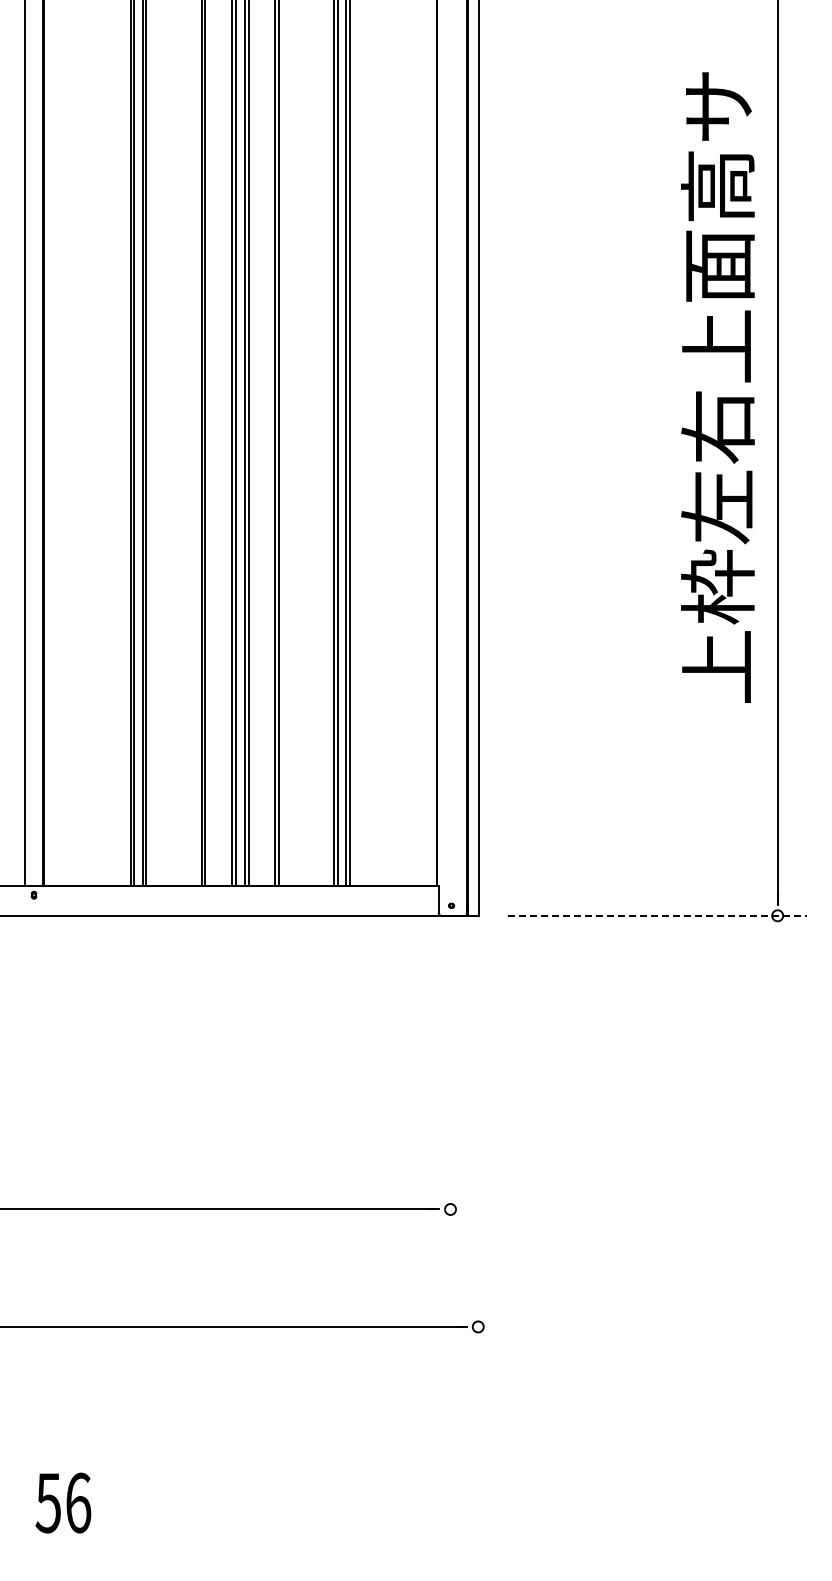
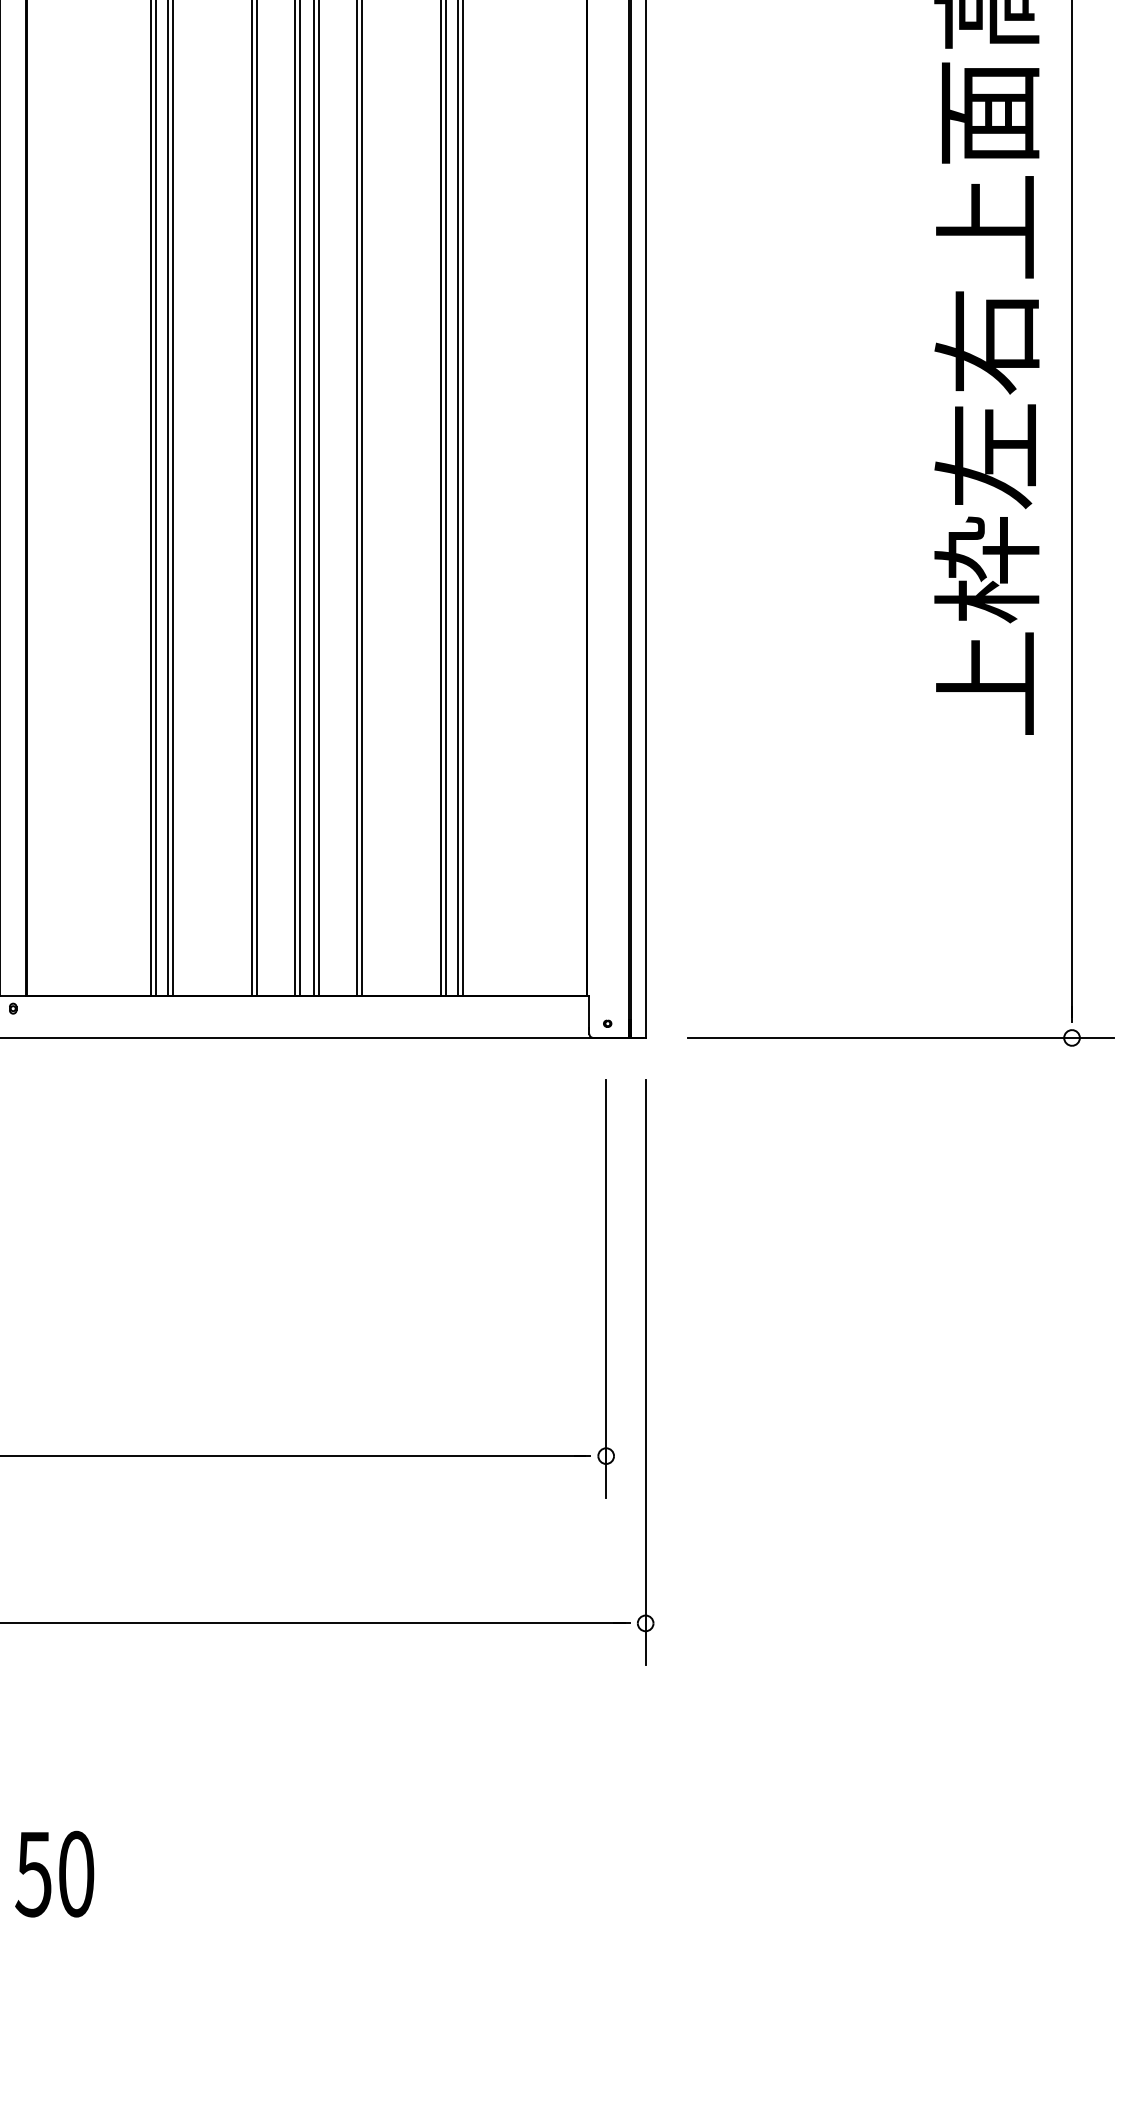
line: (658, 915) -> (902, 1037), dashed -> solid
line: (450, 1091) -> (606, 1288), added
line: (478, 1150) -> (646, 1372), added
text: (78, 1502) -> (76, 1873), 56 -> 50

